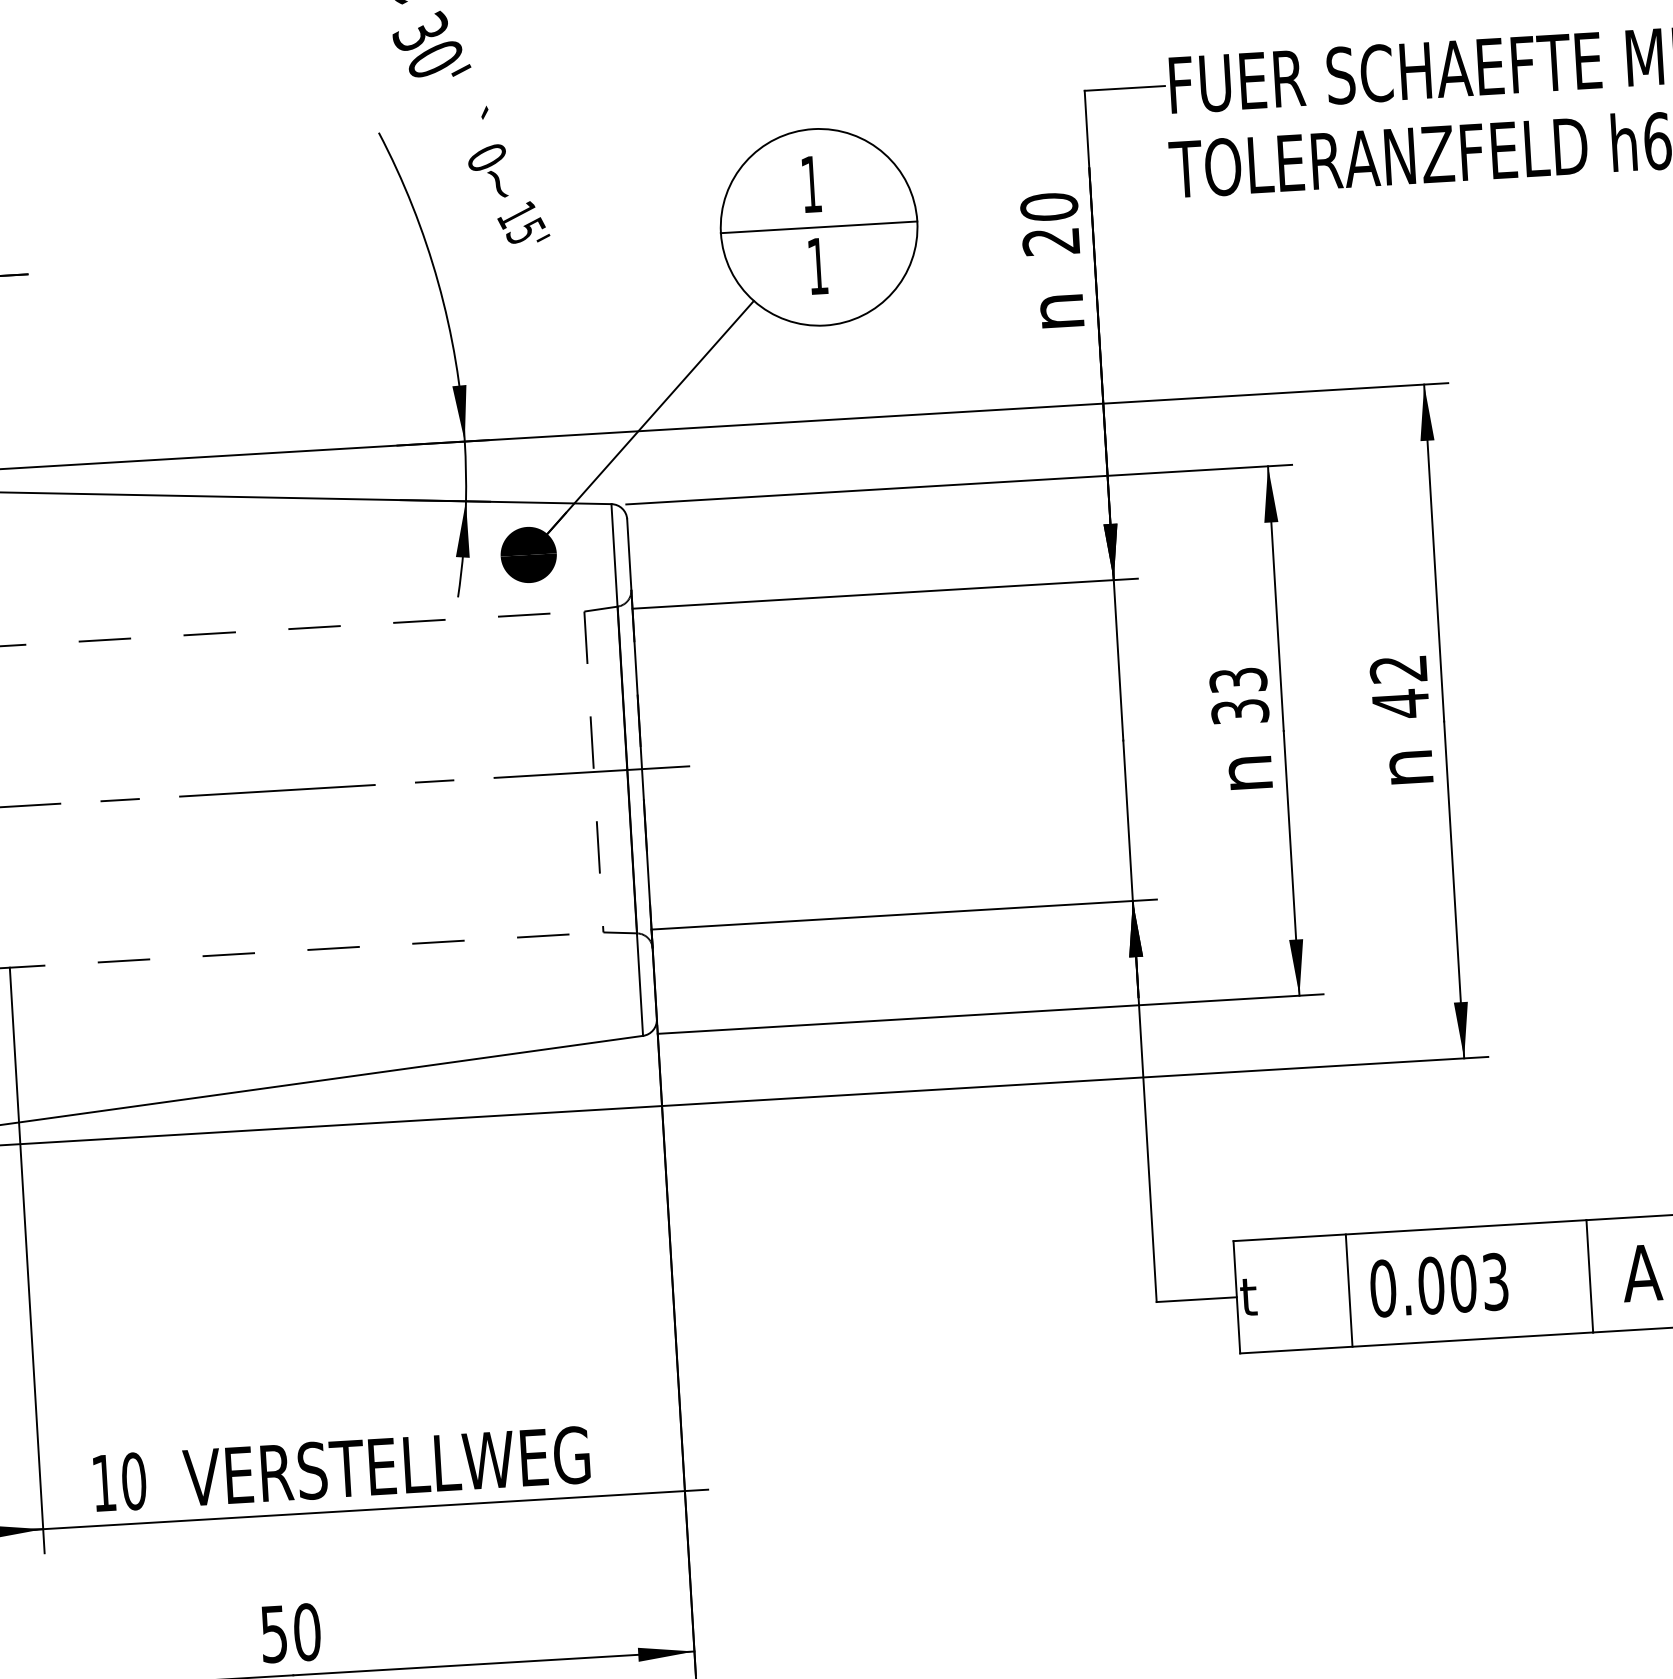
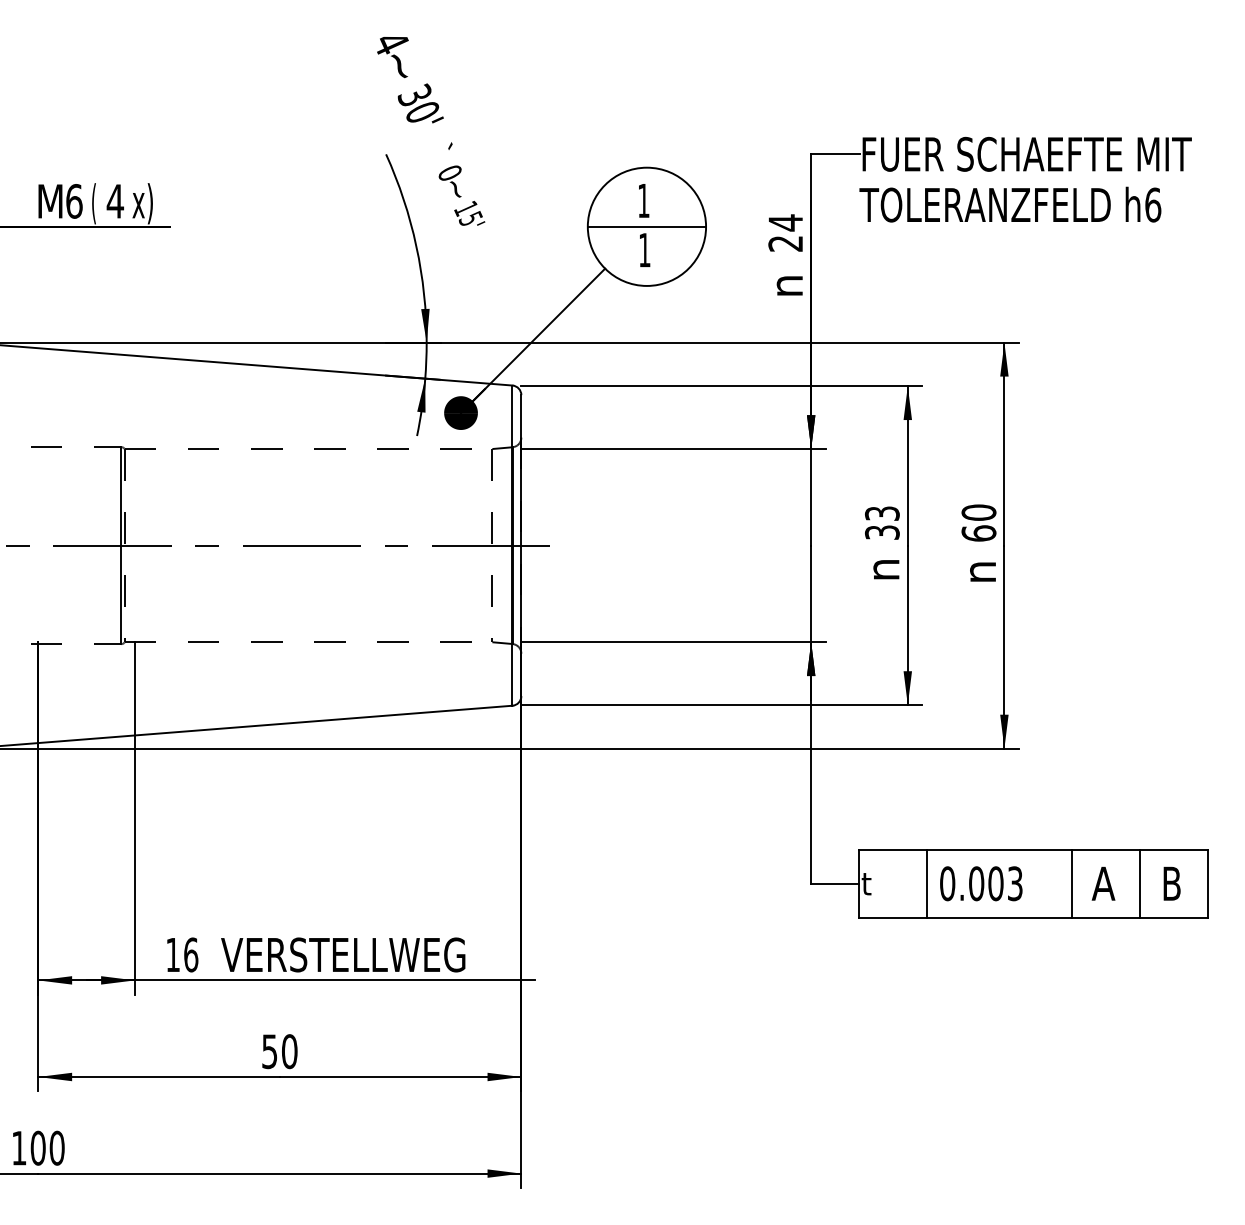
text: (1048, 206) -> (785, 222), 20 -> 24
text: (1398, 687) -> (978, 523), 42 -> 60
text: (134, 1480) -> (191, 954), 10 -> 16

